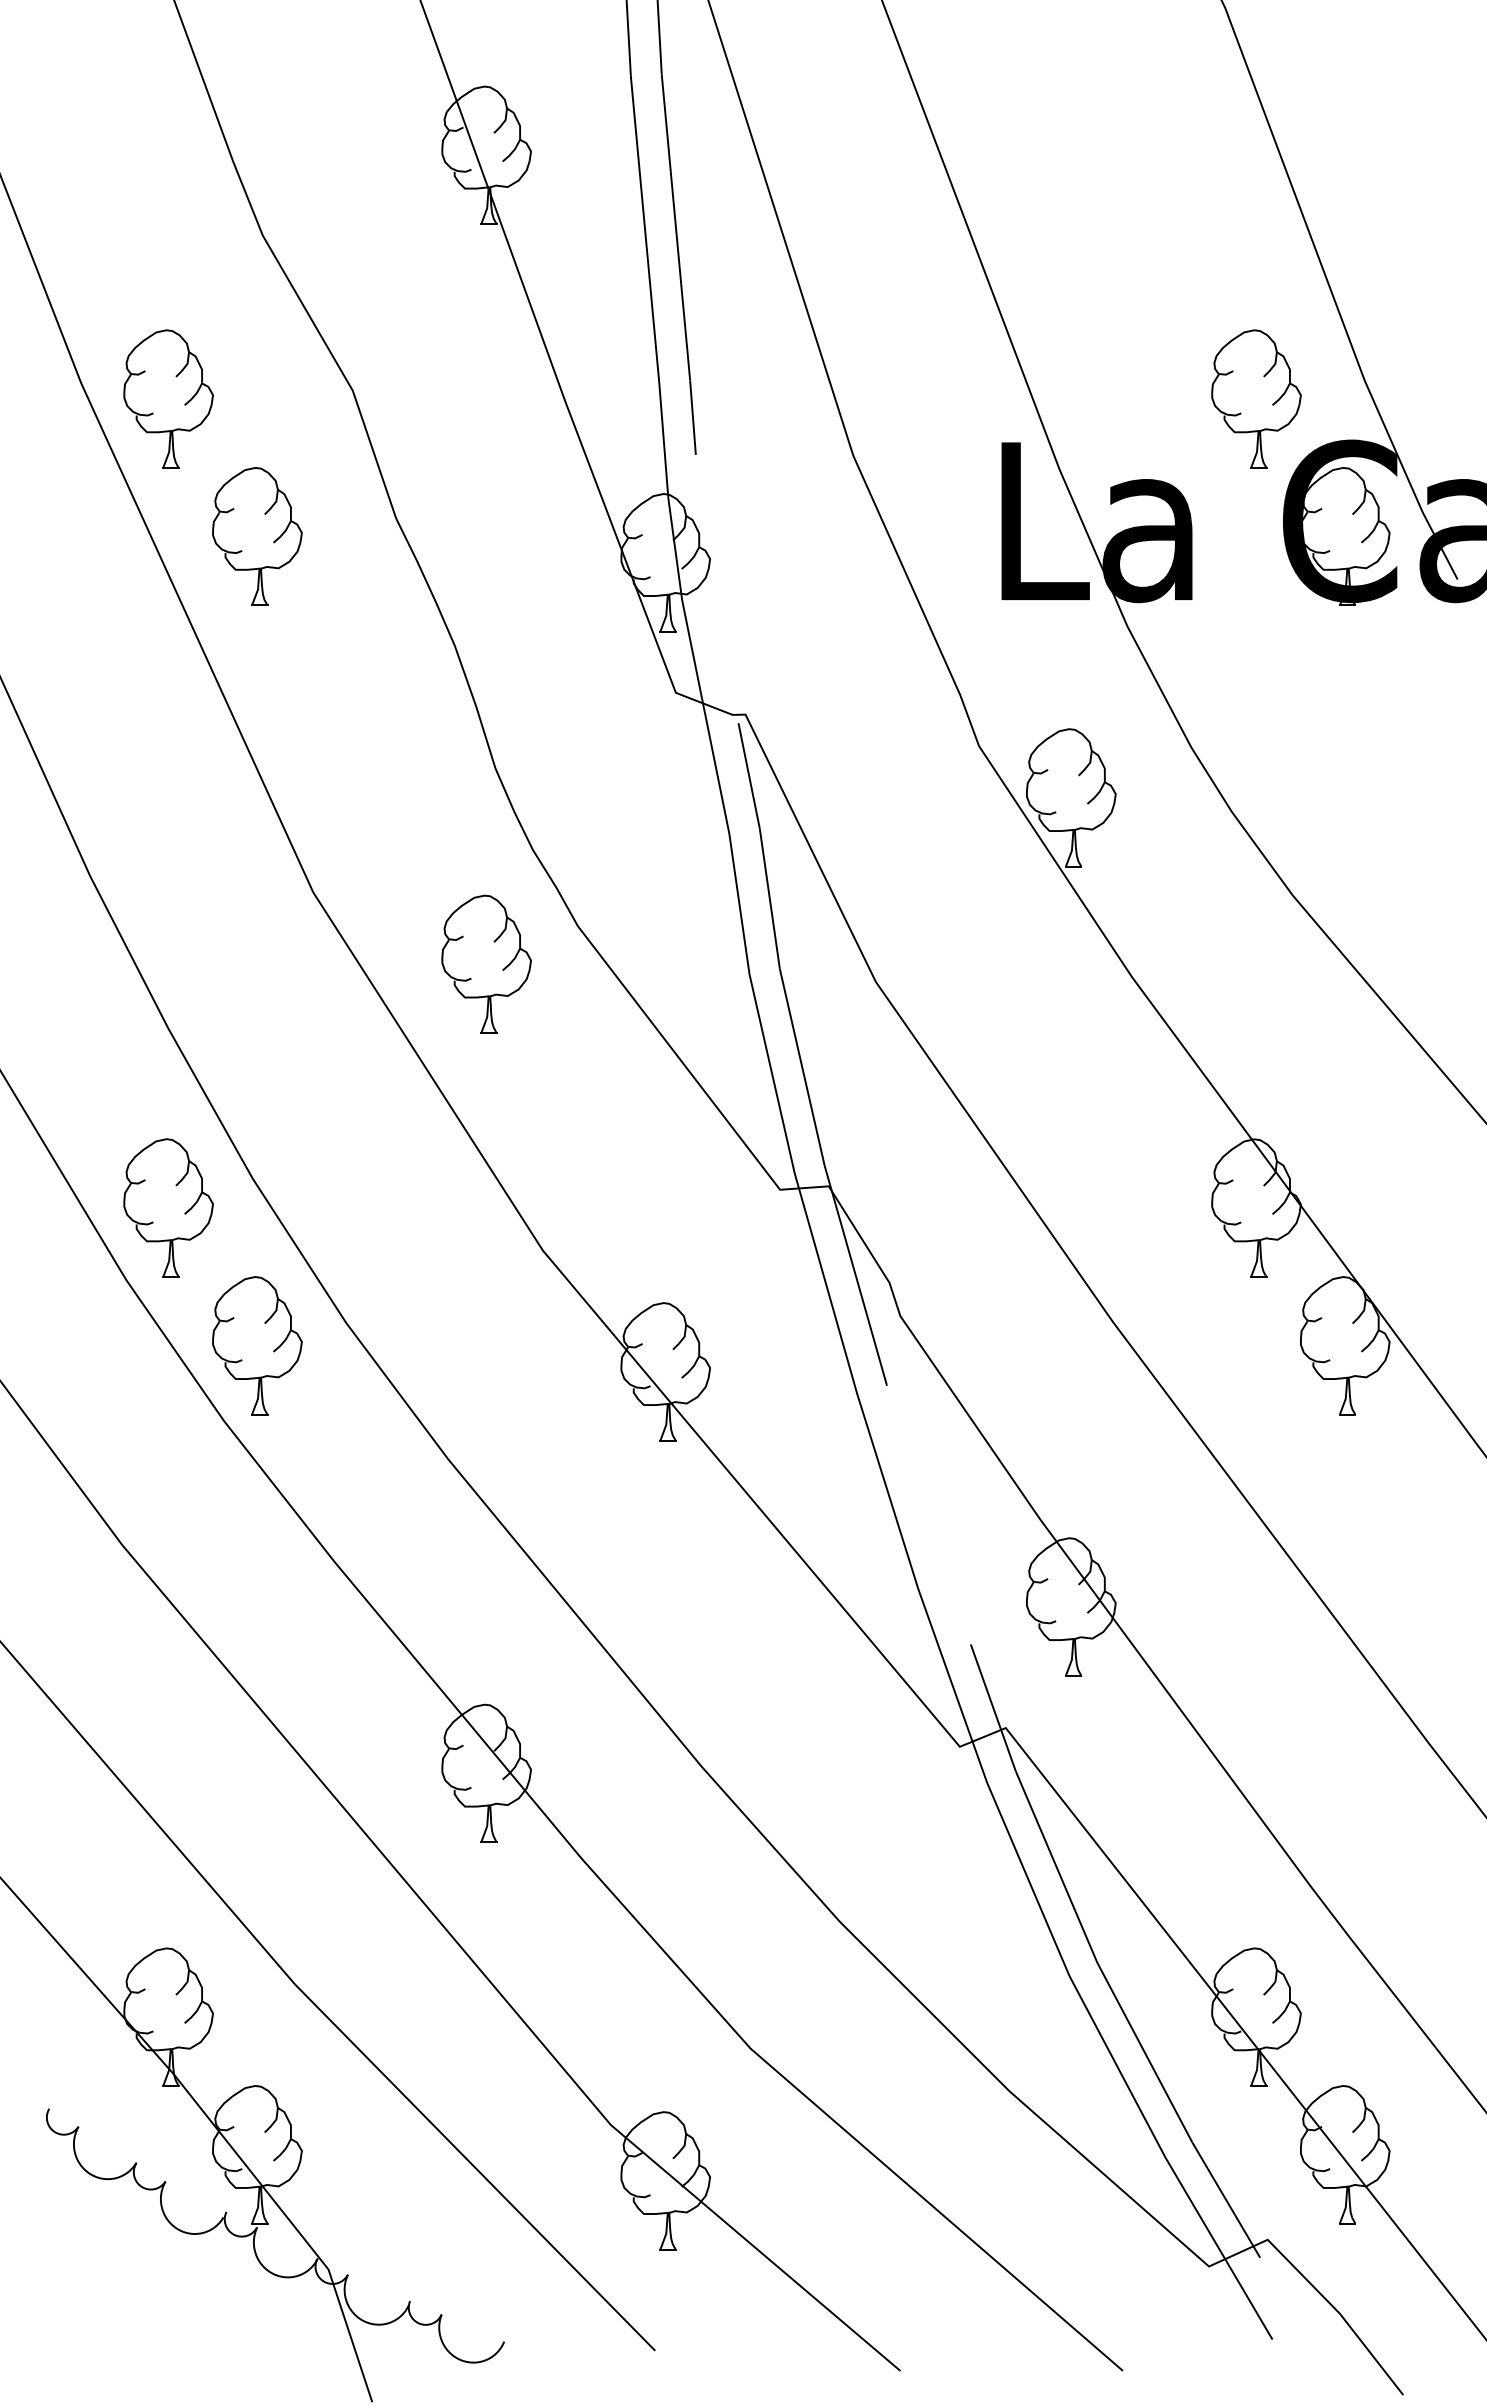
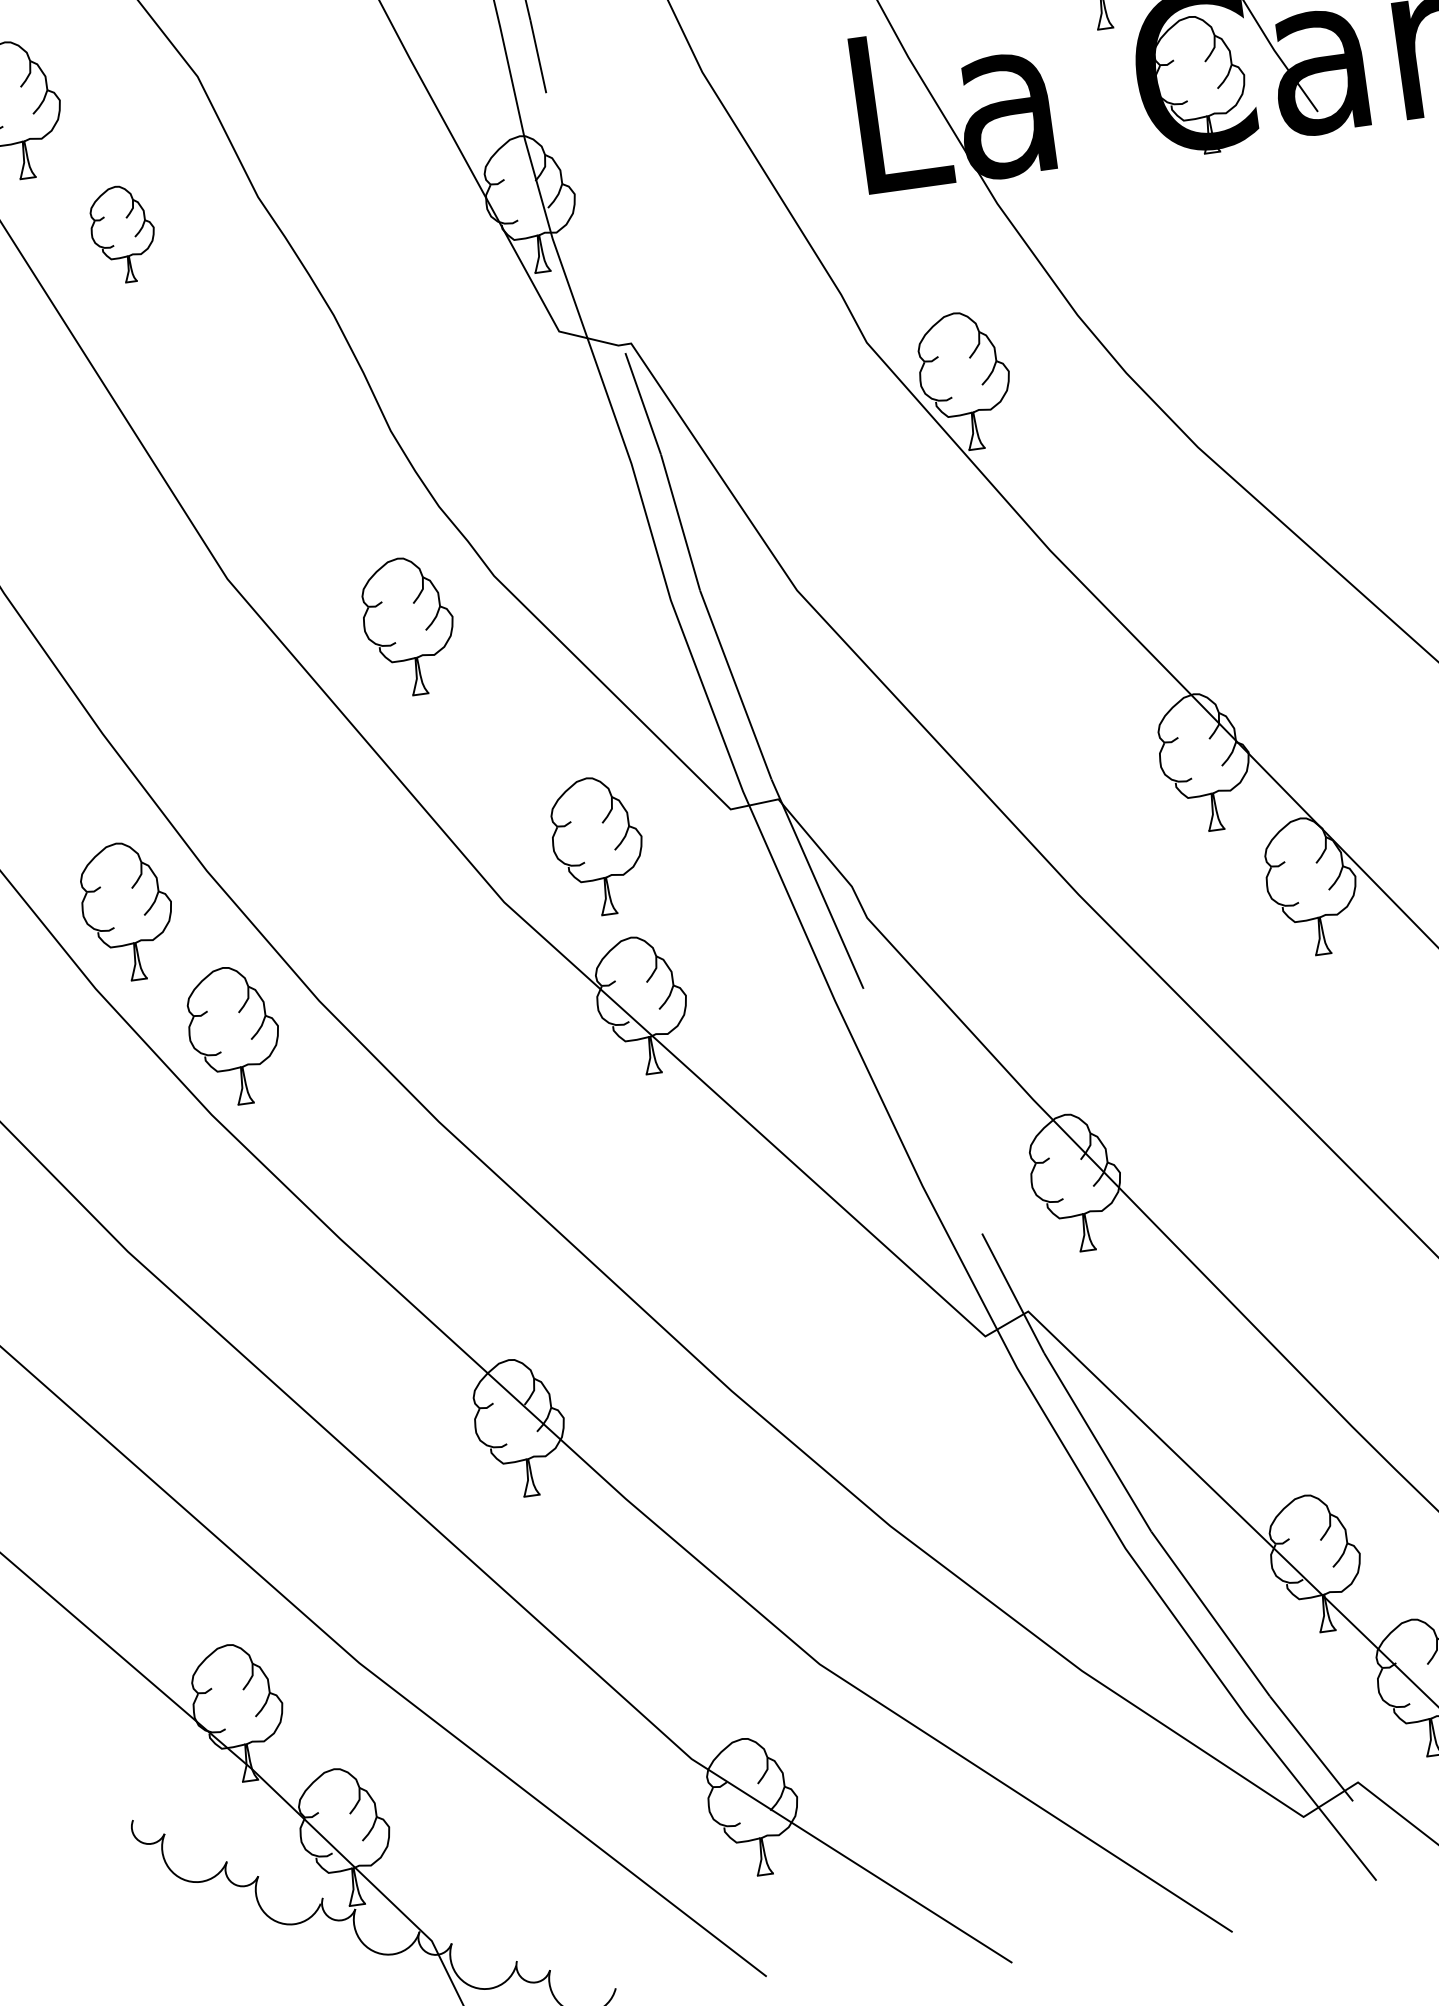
part: (257, 536) -> (123, 234), size x0.7
part: (643, 1207) -> (597, 845), added

